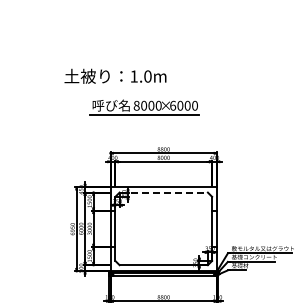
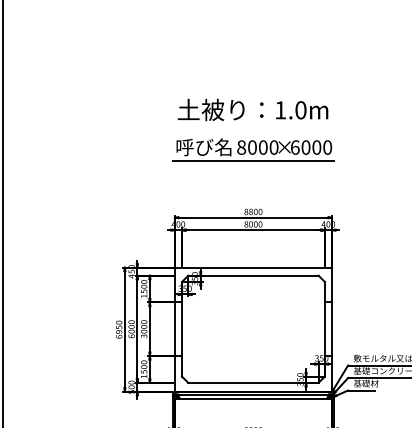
text: (115, 75) -> (253, 108), moved
part: (144, 107) -> (253, 150), moved
line: (164, 192) -> (254, 275), dashed -> solid

